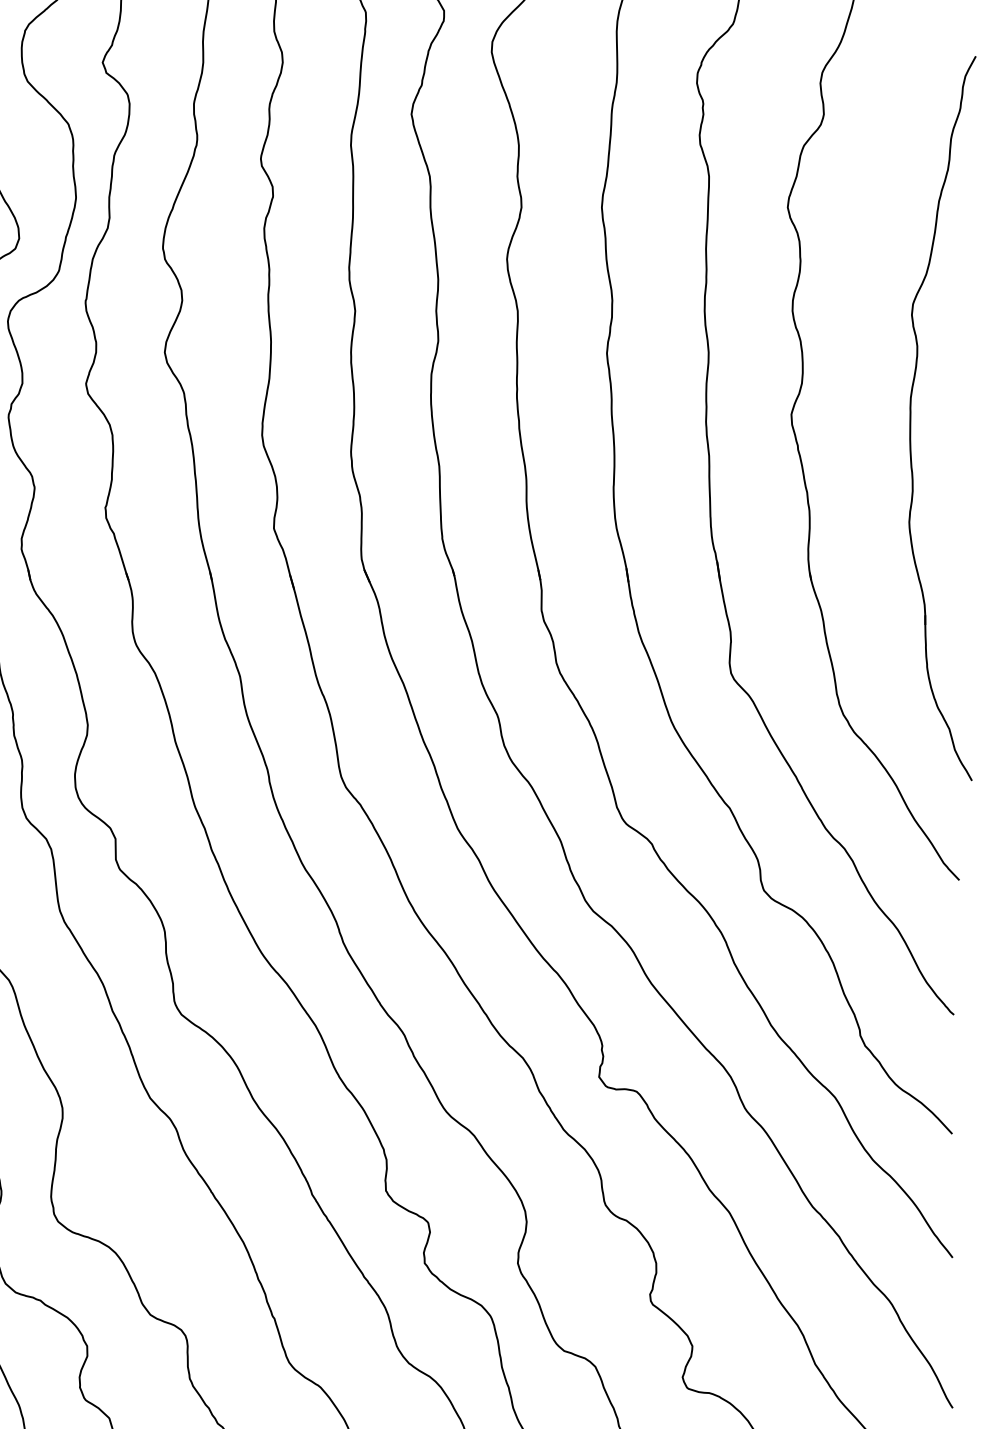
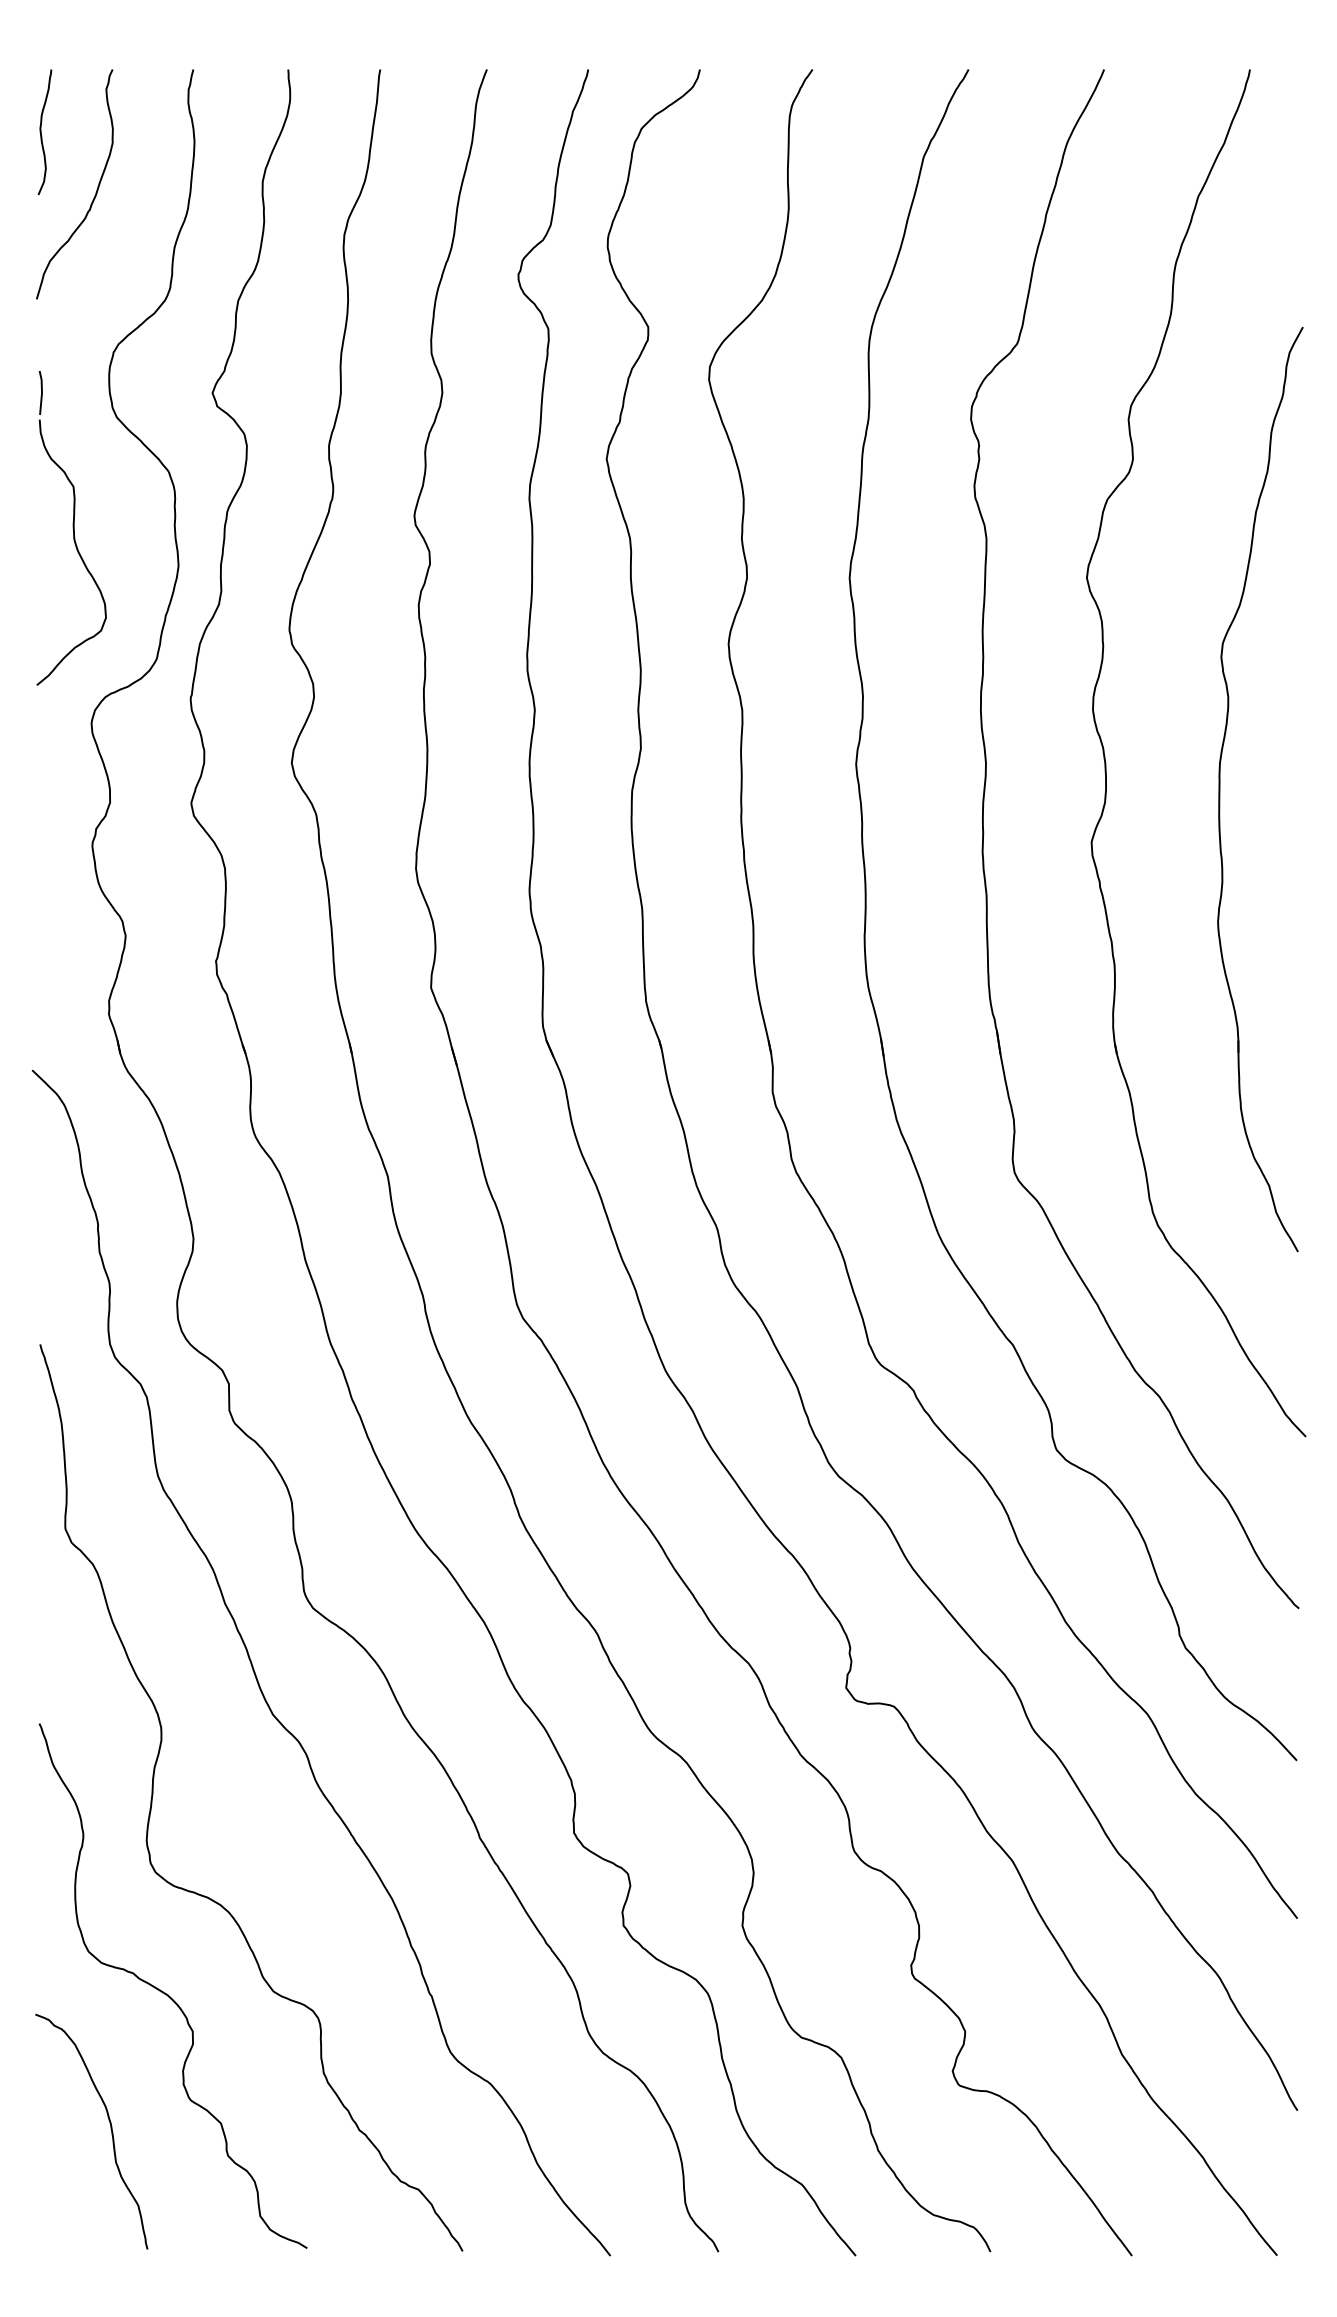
part: (911, 418) -> (1220, 789), moved

